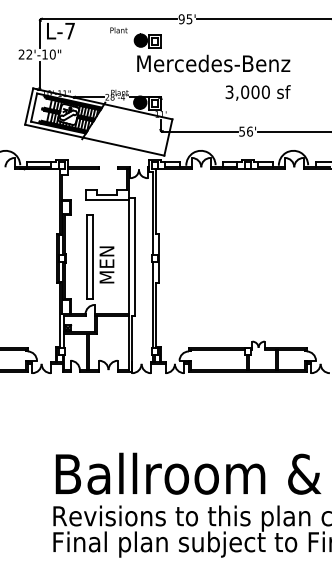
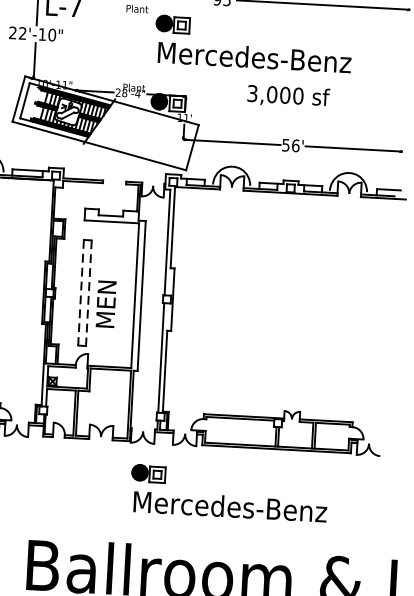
text: (257, 92) -> (287, 95), moved
line: (86, 256) -> (80, 292), solid -> dashed
line: (92, 256) -> (88, 292), solid -> dashed
part: (211, 408) -> (228, 492), added

